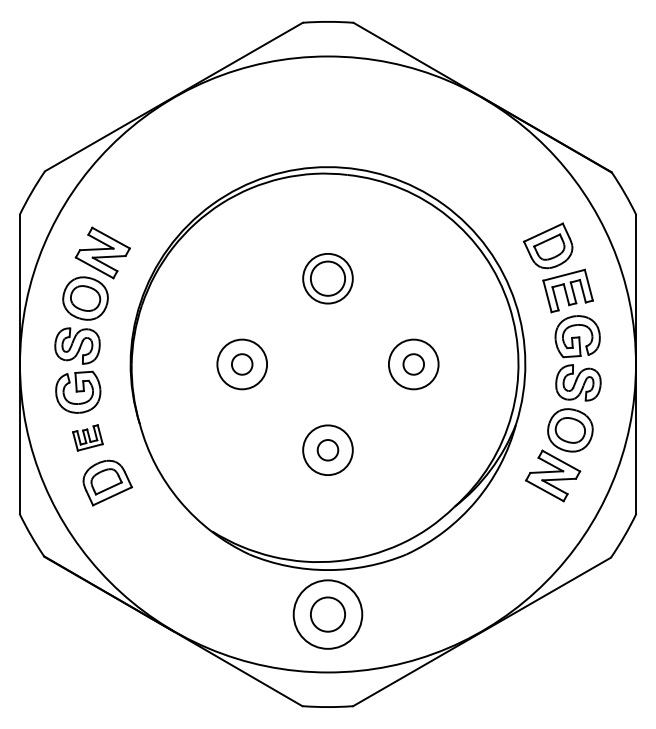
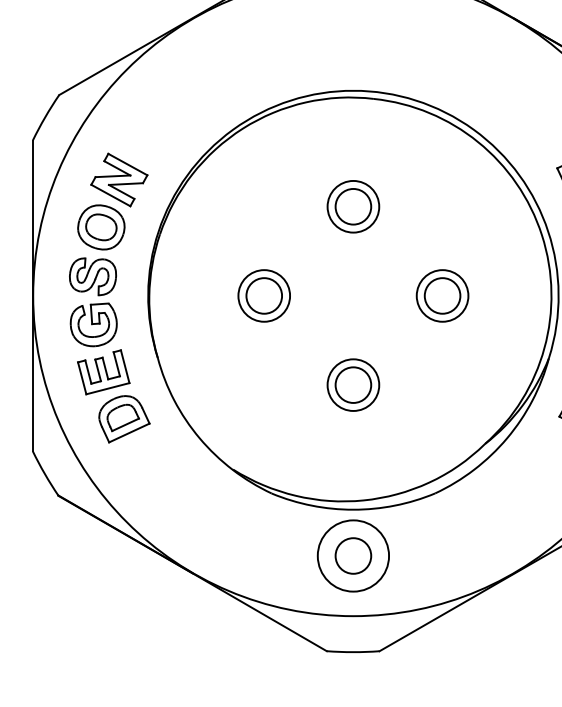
circle: (242, 364) -> (264, 295), size x1.67
circle: (413, 364) -> (442, 295), size x1.67
part: (87, 437) -> (103, 371), size x1.67
circle: (327, 450) -> (352, 385), size x1.67

